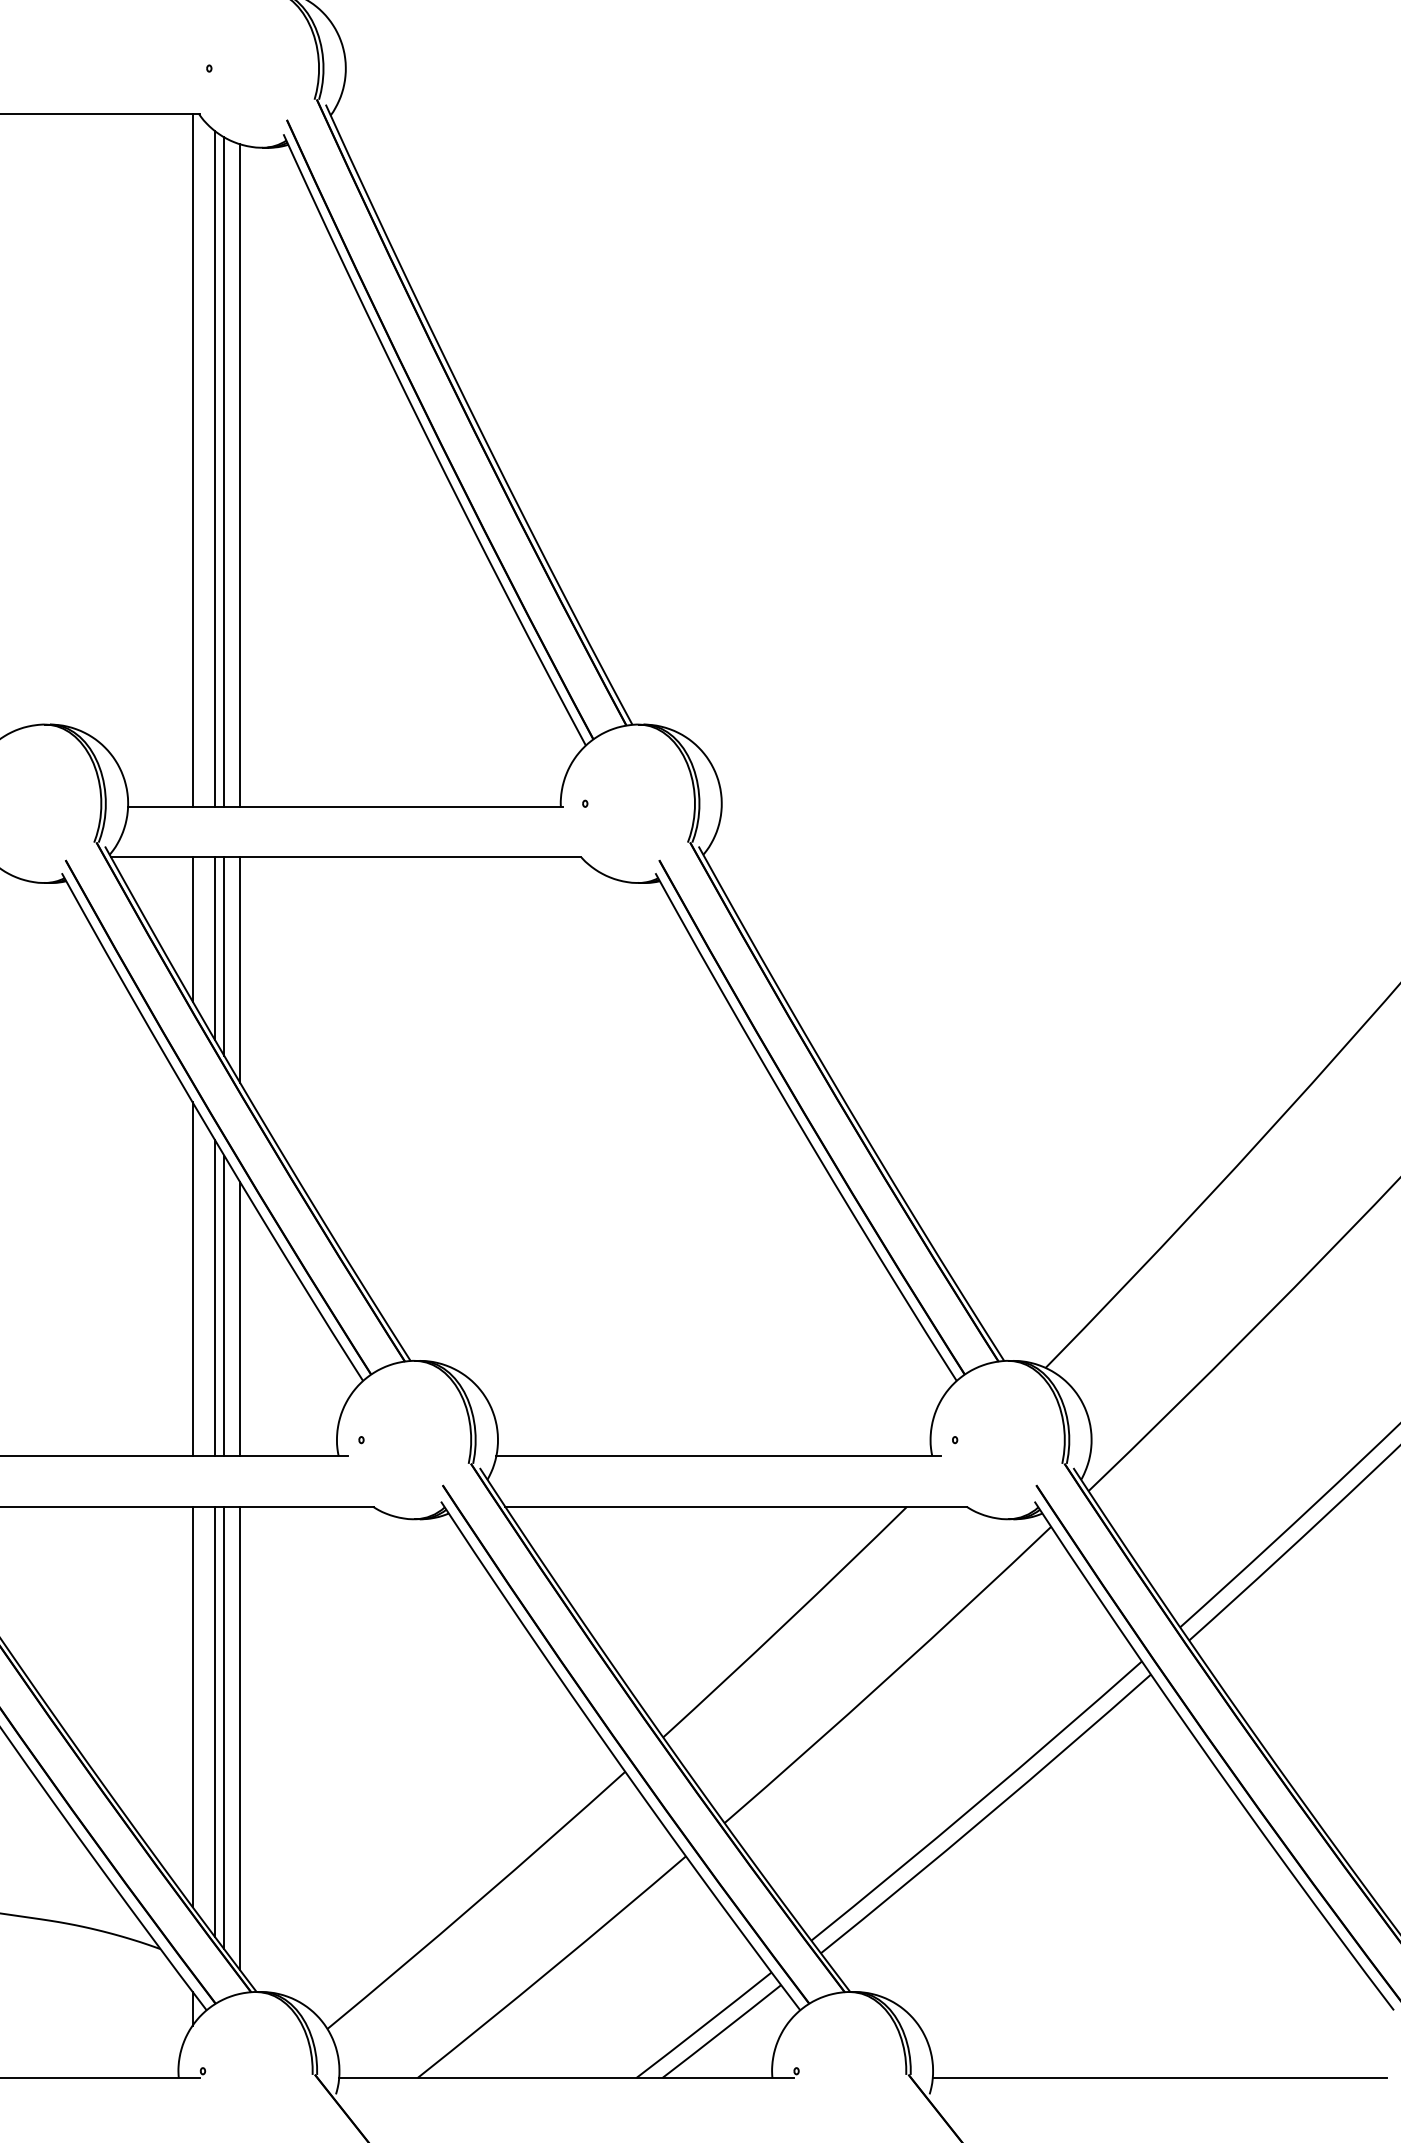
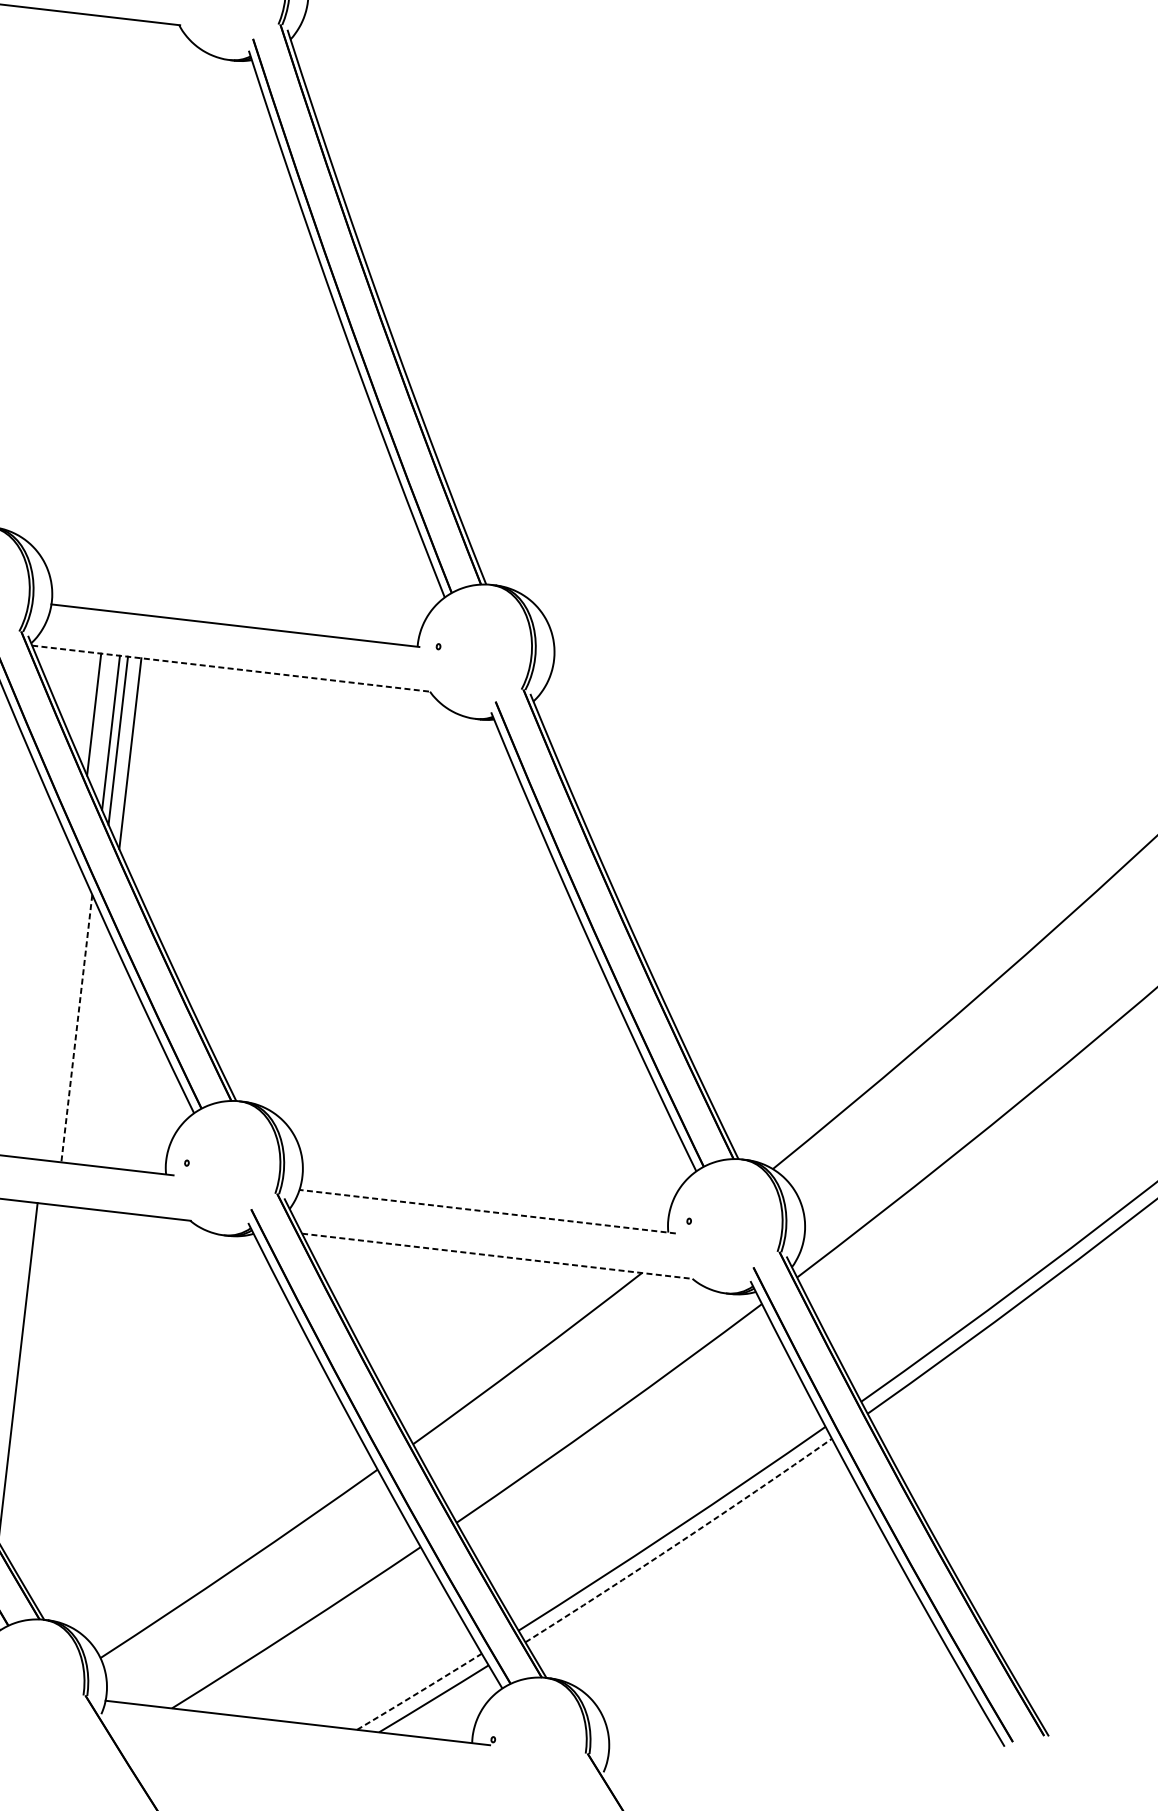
line: (192, 459) -> (139, 316), removed
line: (214, 468) -> (157, 326), removed
line: (224, 471) -> (165, 330), removed
line: (240, 475) -> (179, 335), removed
line: (346, 857) -> (231, 668), solid -> dashed
line: (192, 1279) -> (59, 1010), removed
line: (214, 1298) -> (76, 1028), solid -> dashed
line: (224, 1305) -> (84, 1035), removed
line: (240, 1319) -> (96, 1049), removed
line: (718, 1456) -> (487, 1211), solid -> dashed
line: (736, 1506) -> (497, 1256), solid -> dashed
line: (214, 1721) -> (35, 1386), removed
line: (224, 1727) -> (42, 1392), removed
line: (240, 1738) -> (55, 1403), removed
arc: (987, 1815) -> (679, 1542), solid -> dashed
arc: (704, 2025) -> (419, 1692), solid -> dashed
line: (1159, 2078) -> (799, 1781), removed

